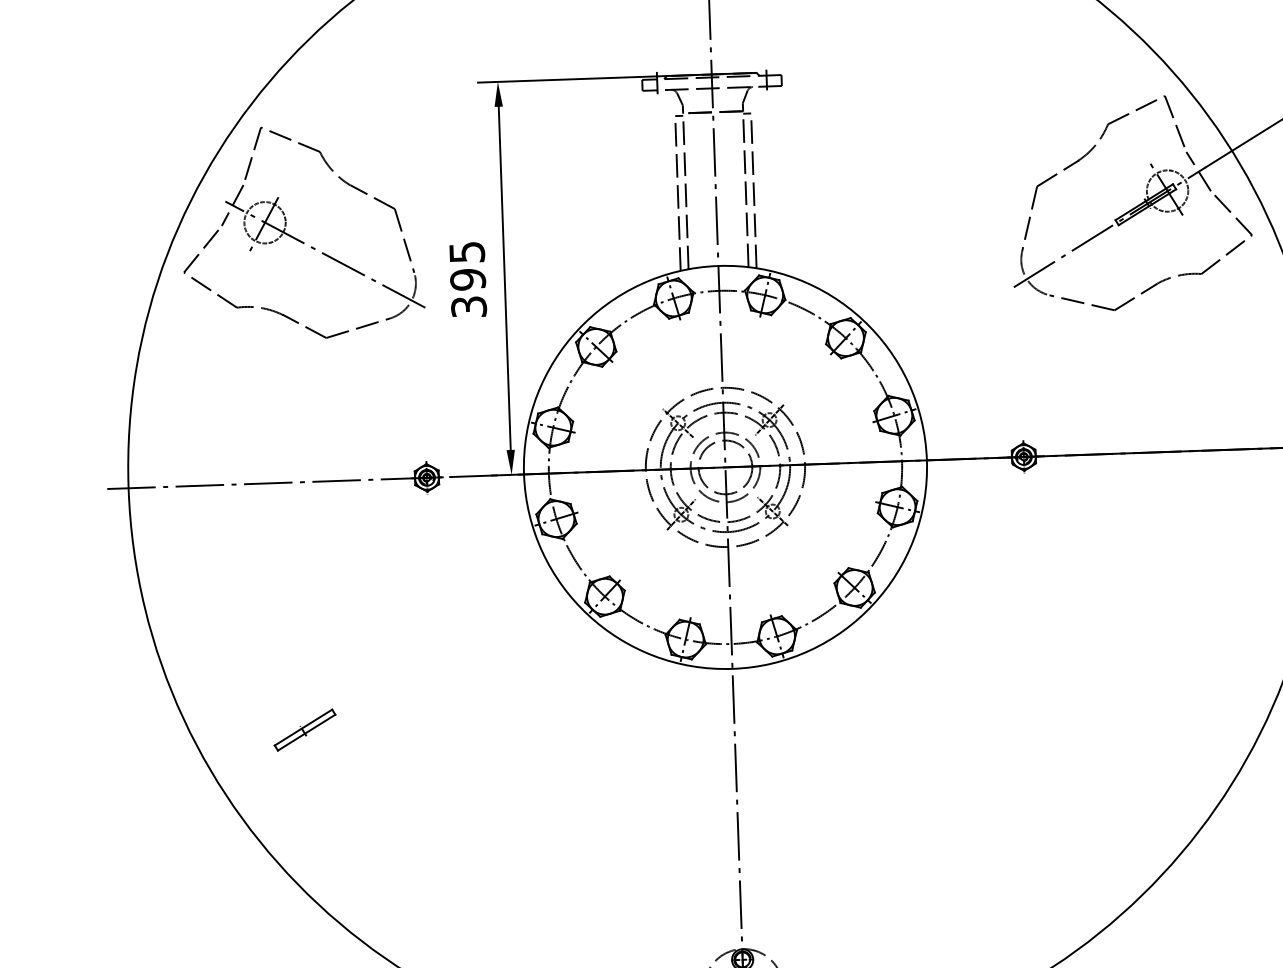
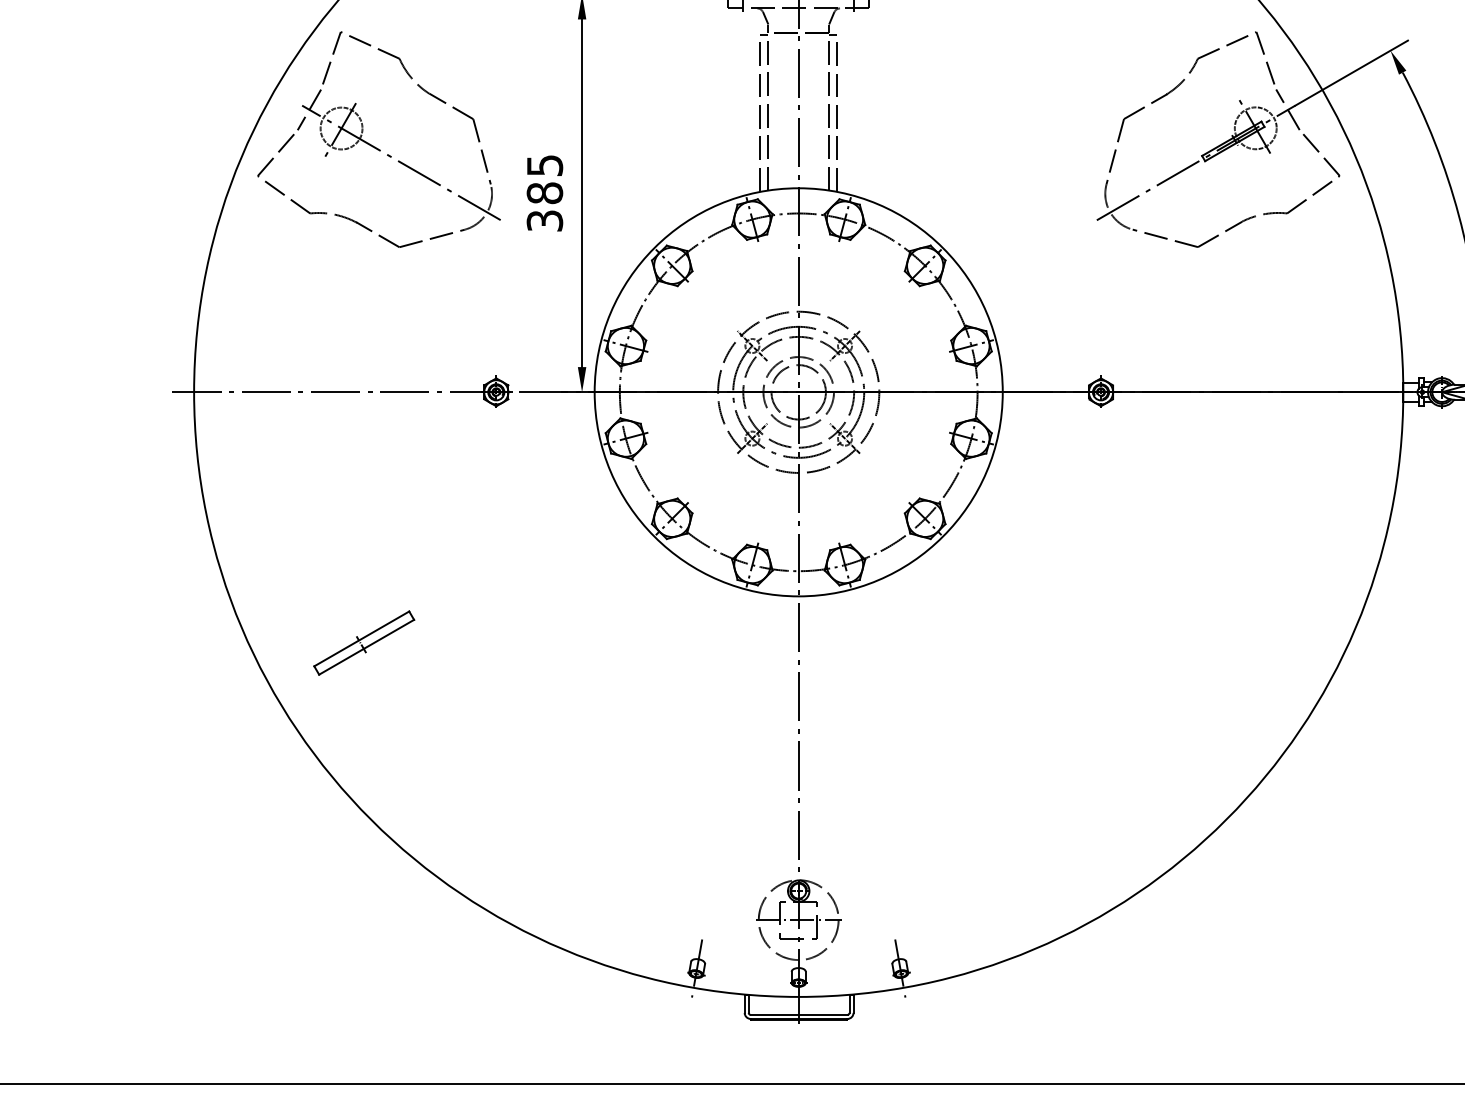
text: (467, 279) -> (544, 193), 395 -> 385
part: (304, 730) -> (363, 643), size x1.6

